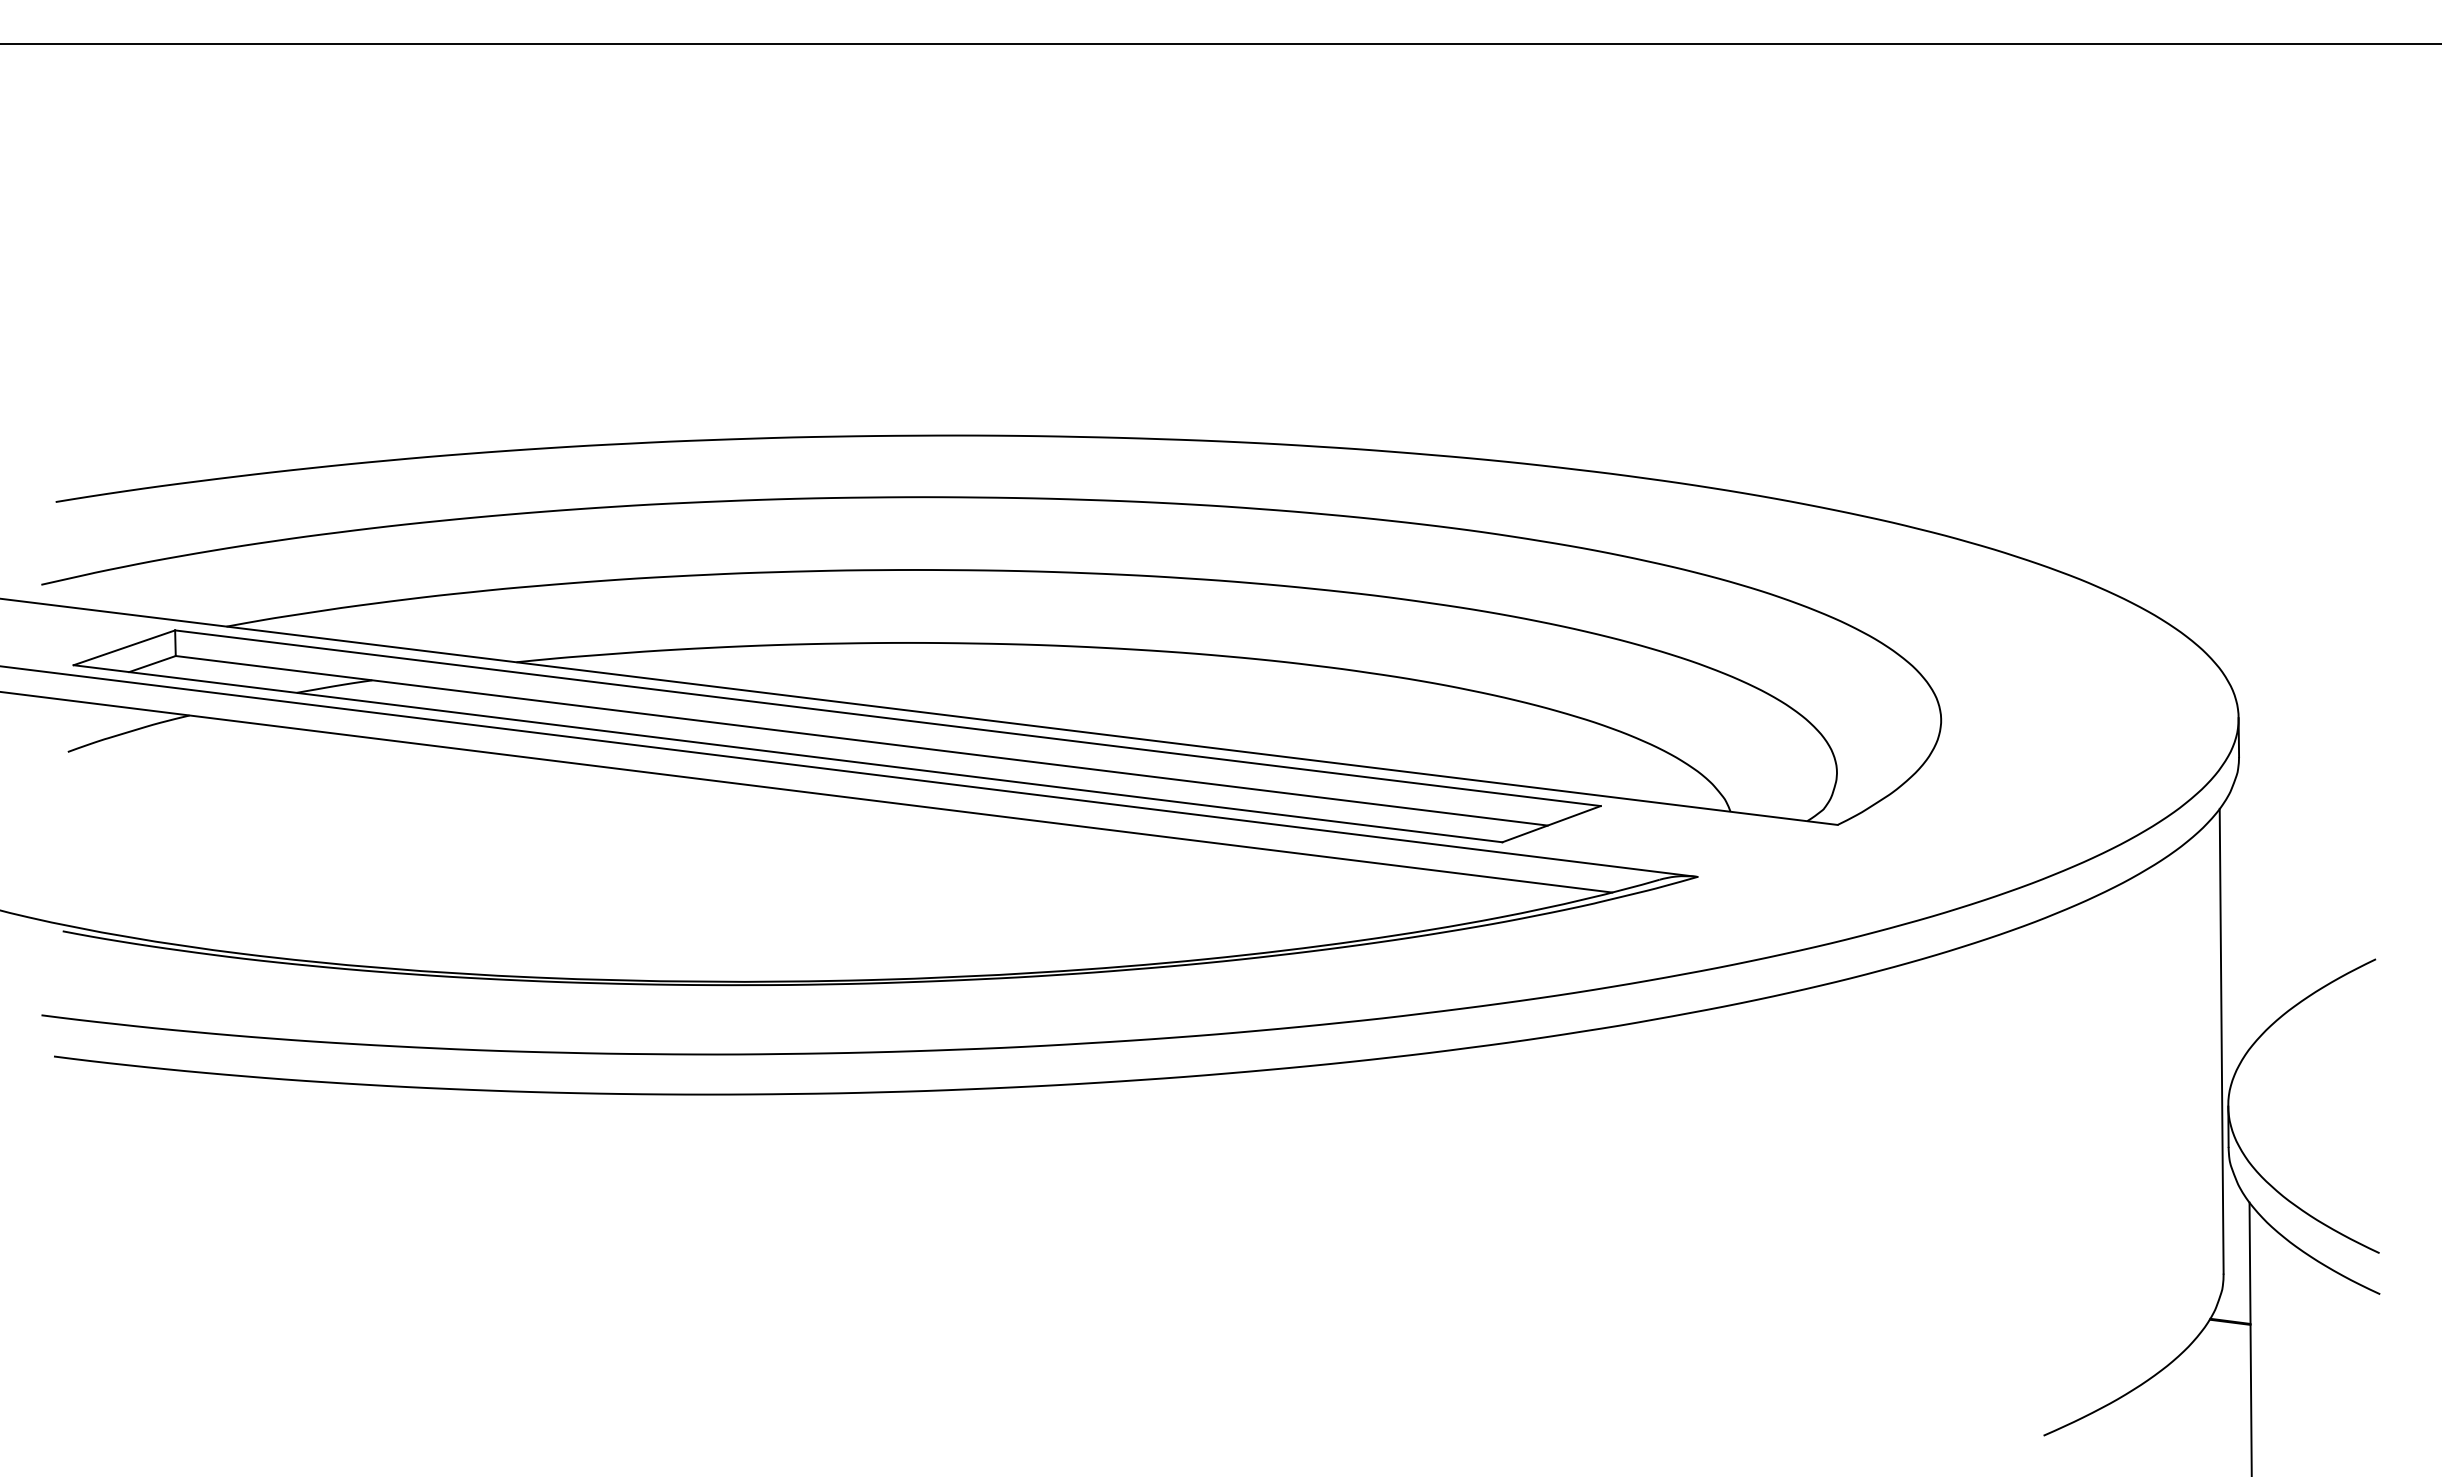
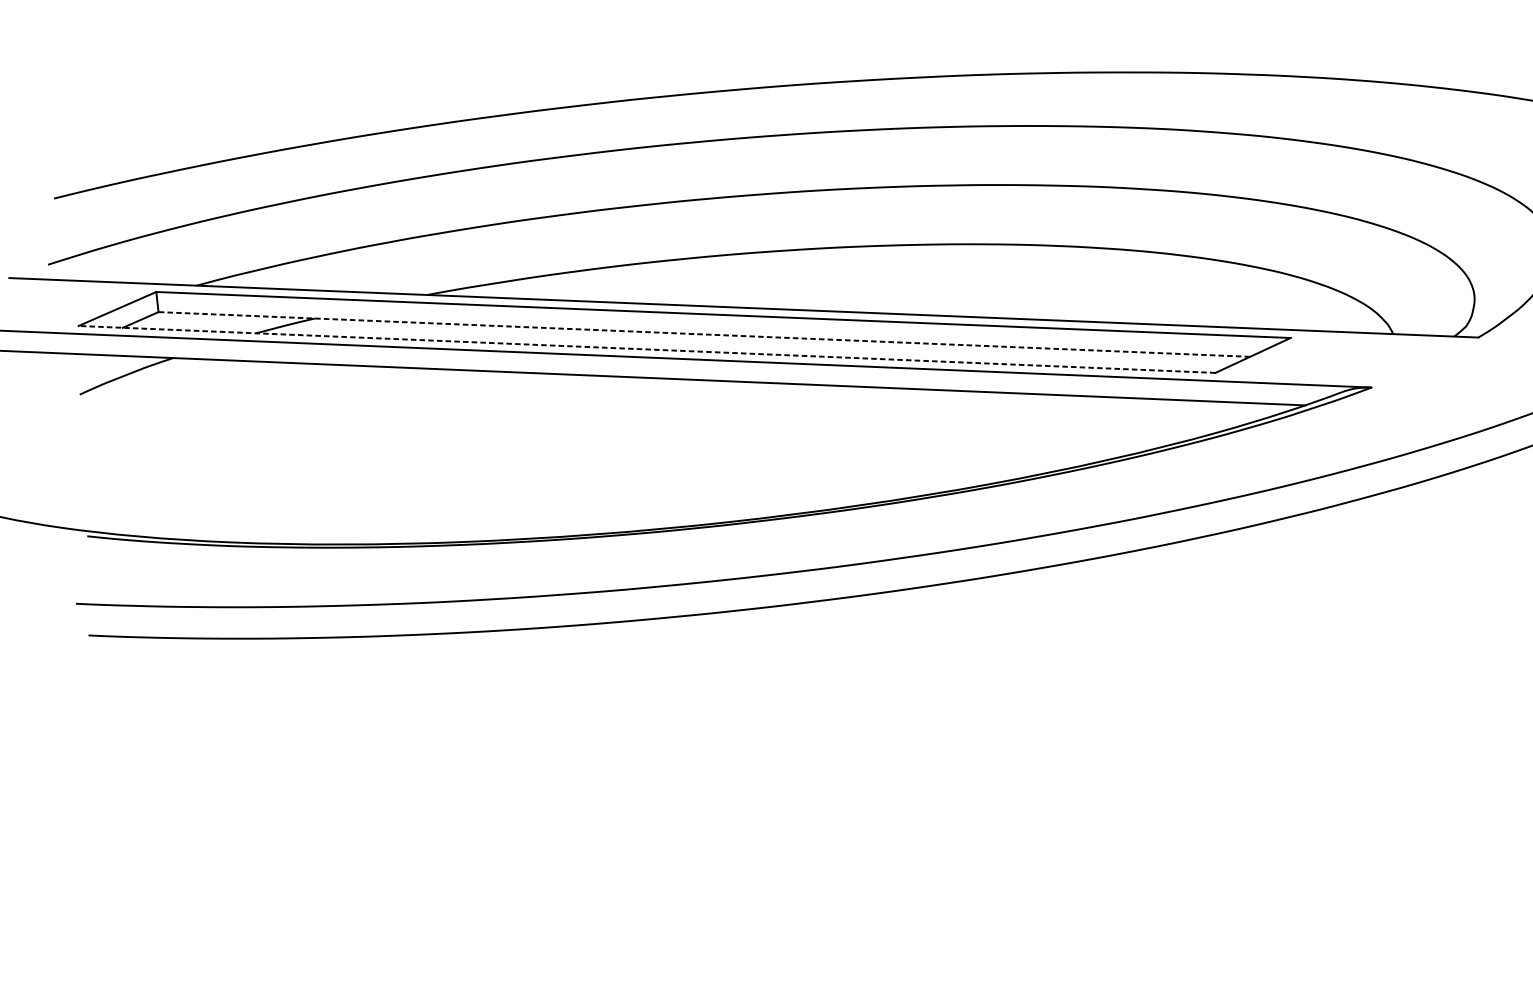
line: (861, 740) -> (704, 334), solid -> dashed
line: (788, 753) -> (647, 349), solid -> dashed

